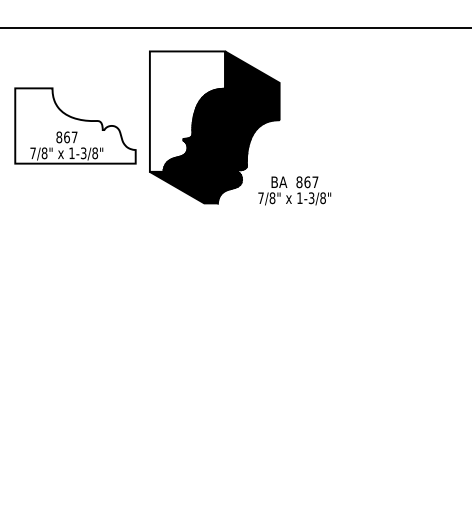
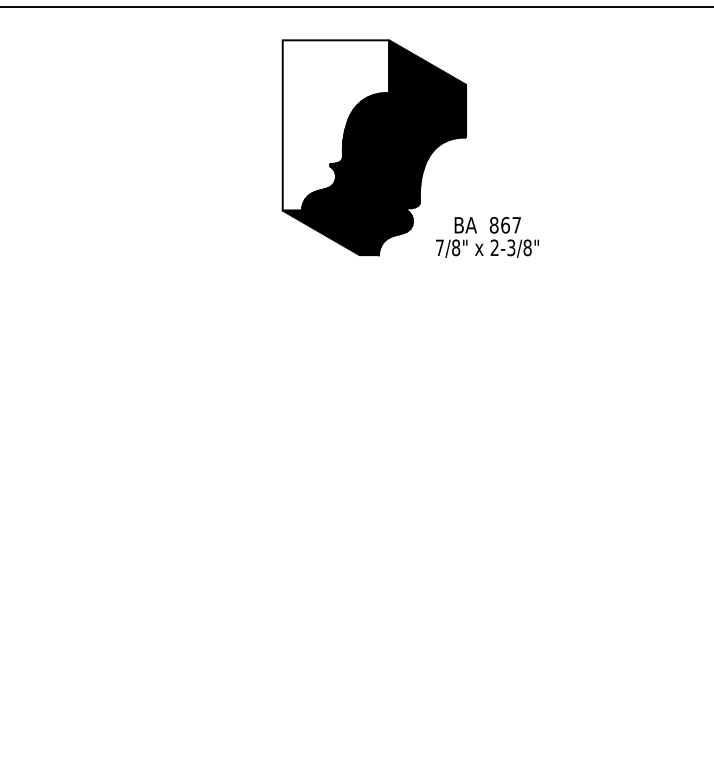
part: (75, 125) -> (177, 145), removed
text: (299, 197) -> (494, 247), 1-3/8" -> 2-3/8"

